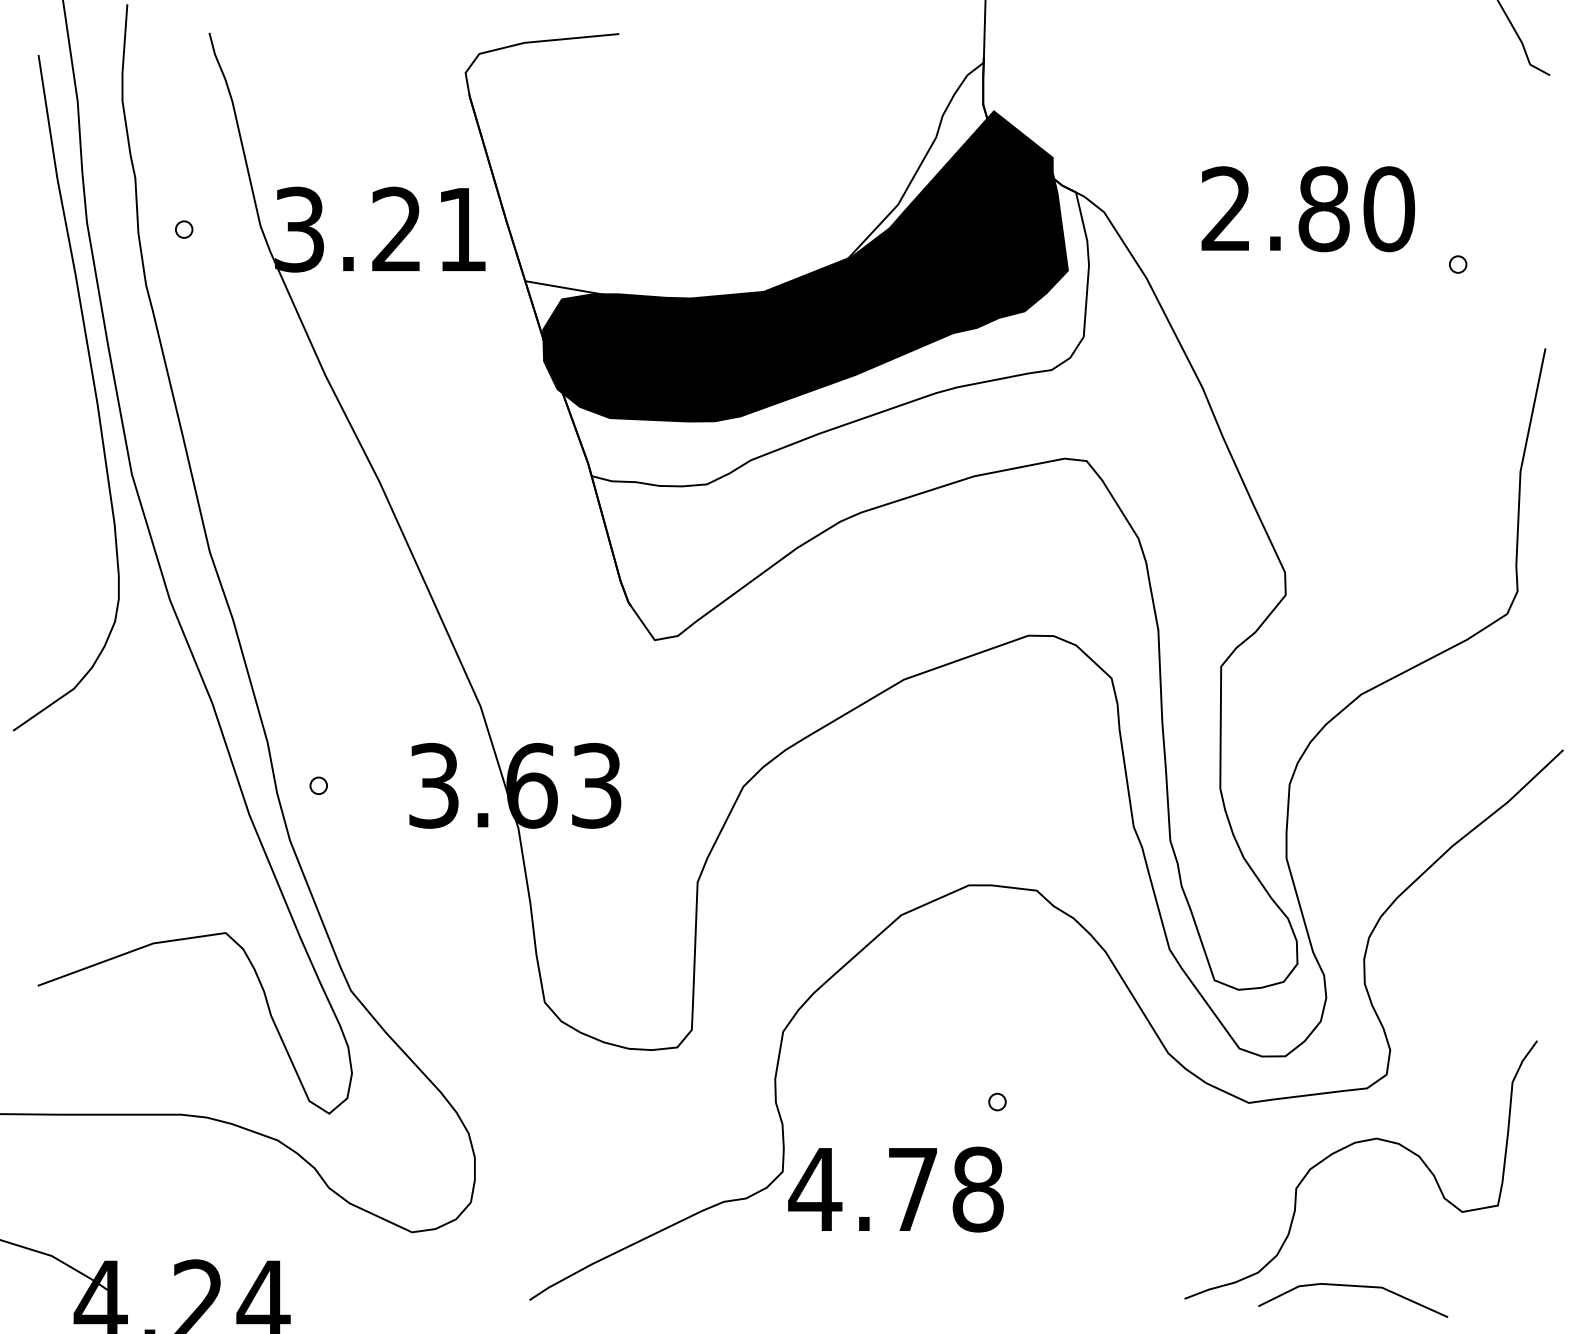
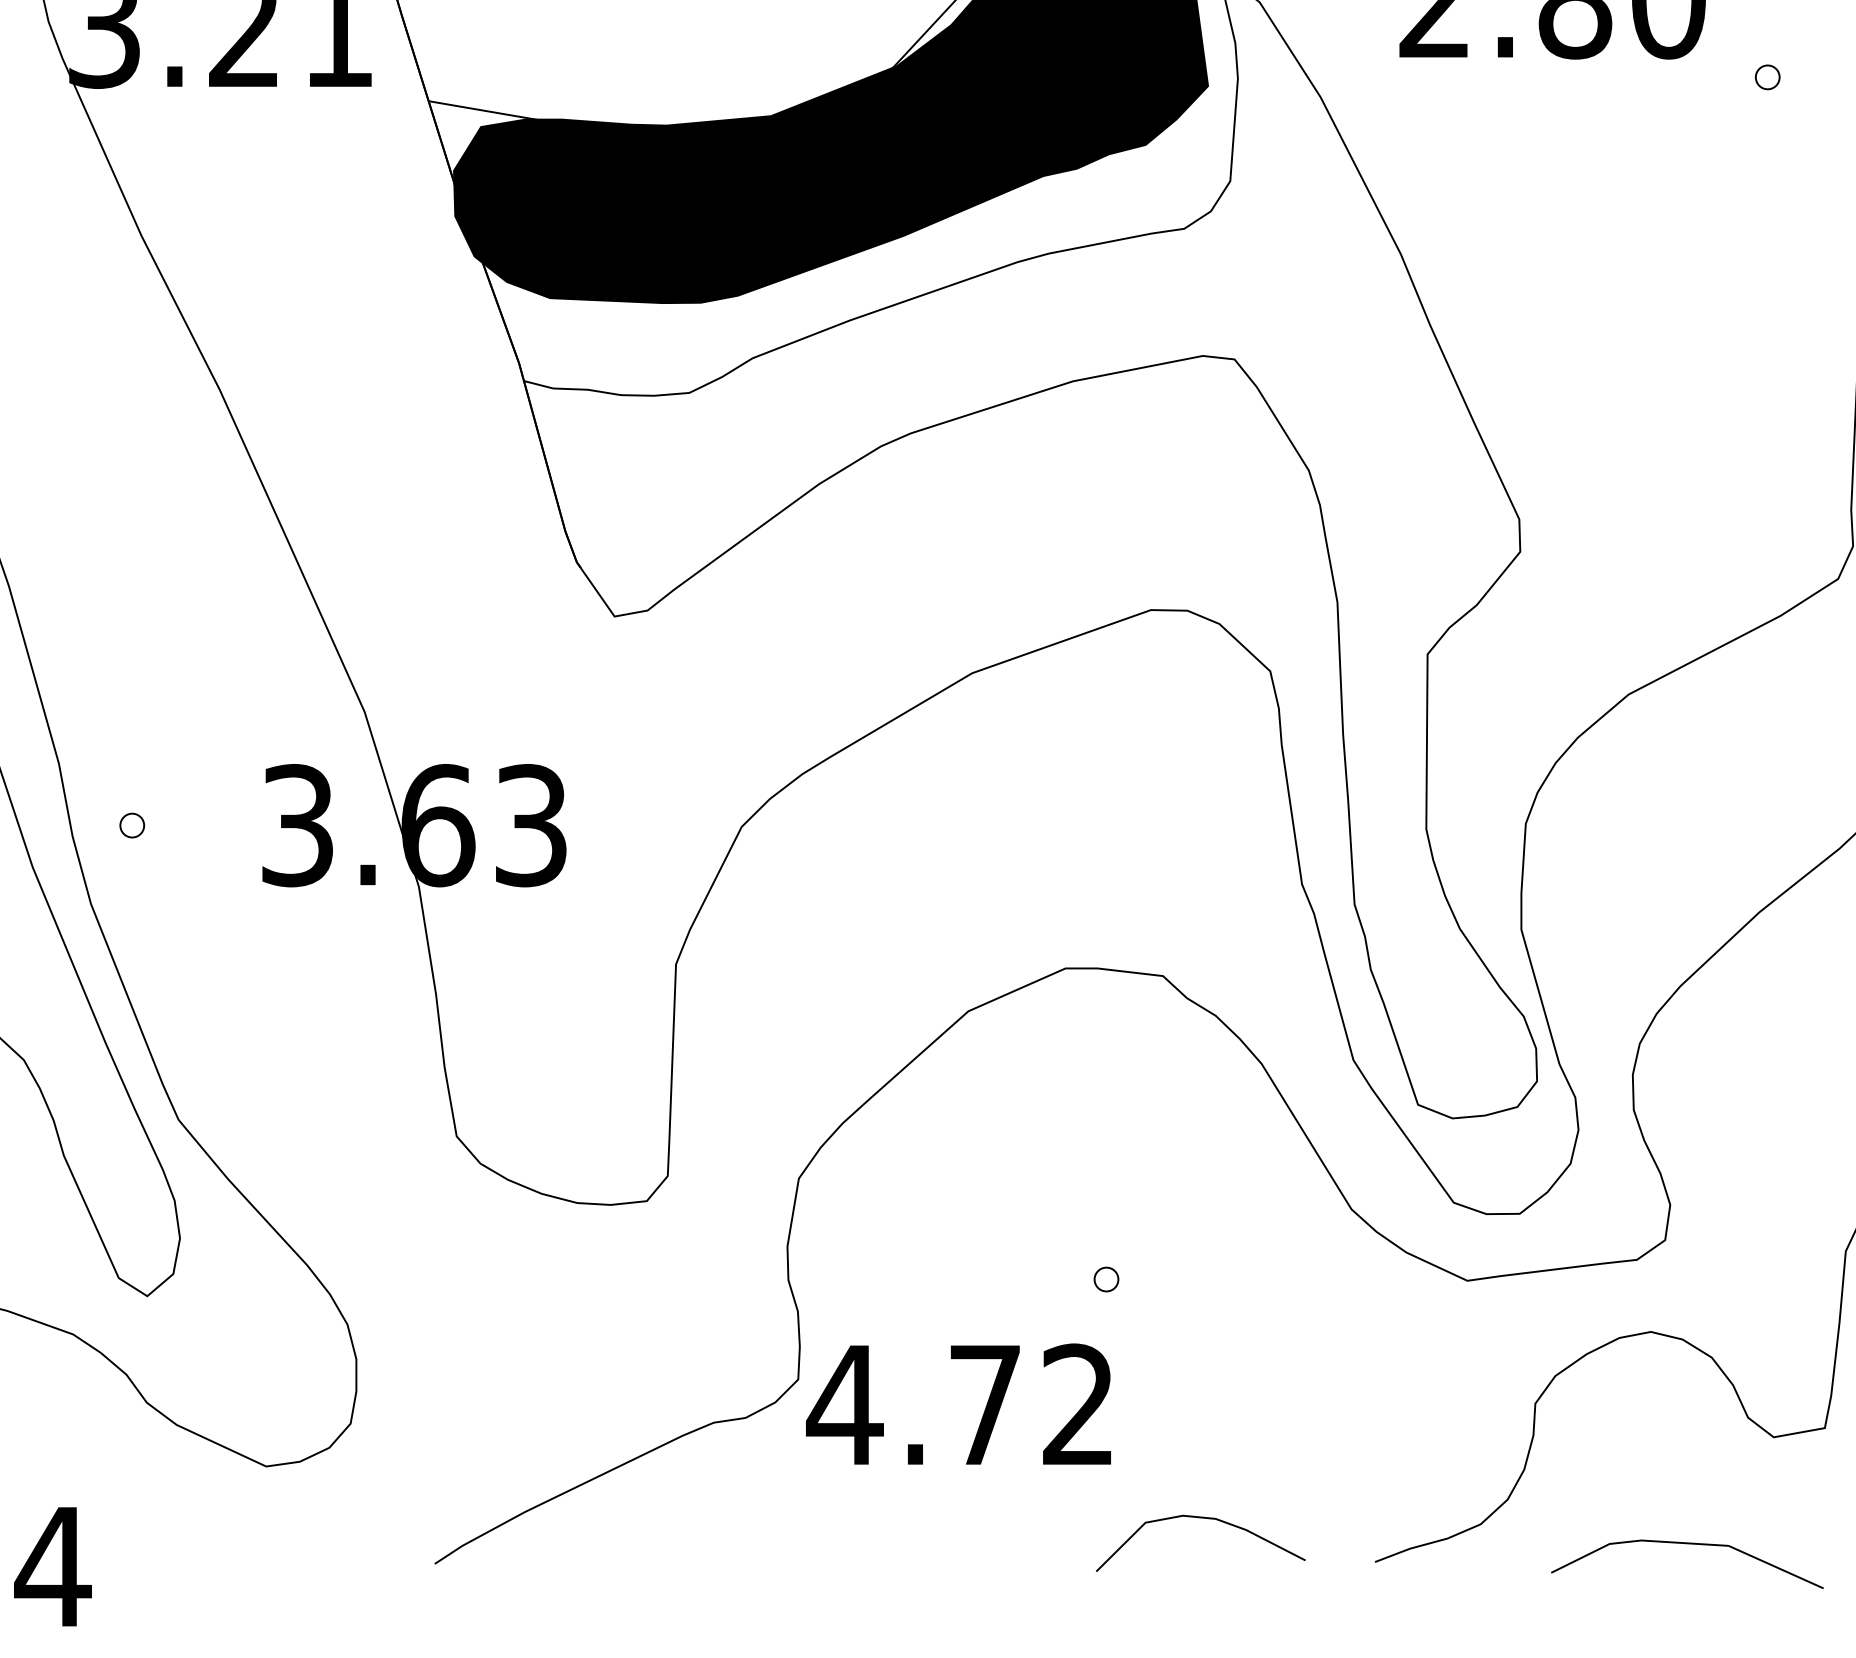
text: (977, 1189) -> (1077, 1405), 4.78 -> 4.72
curve: (1067, 1269) -> (1206, 1519), added
line: (1358, 1287) -> (1695, 1545), moved

